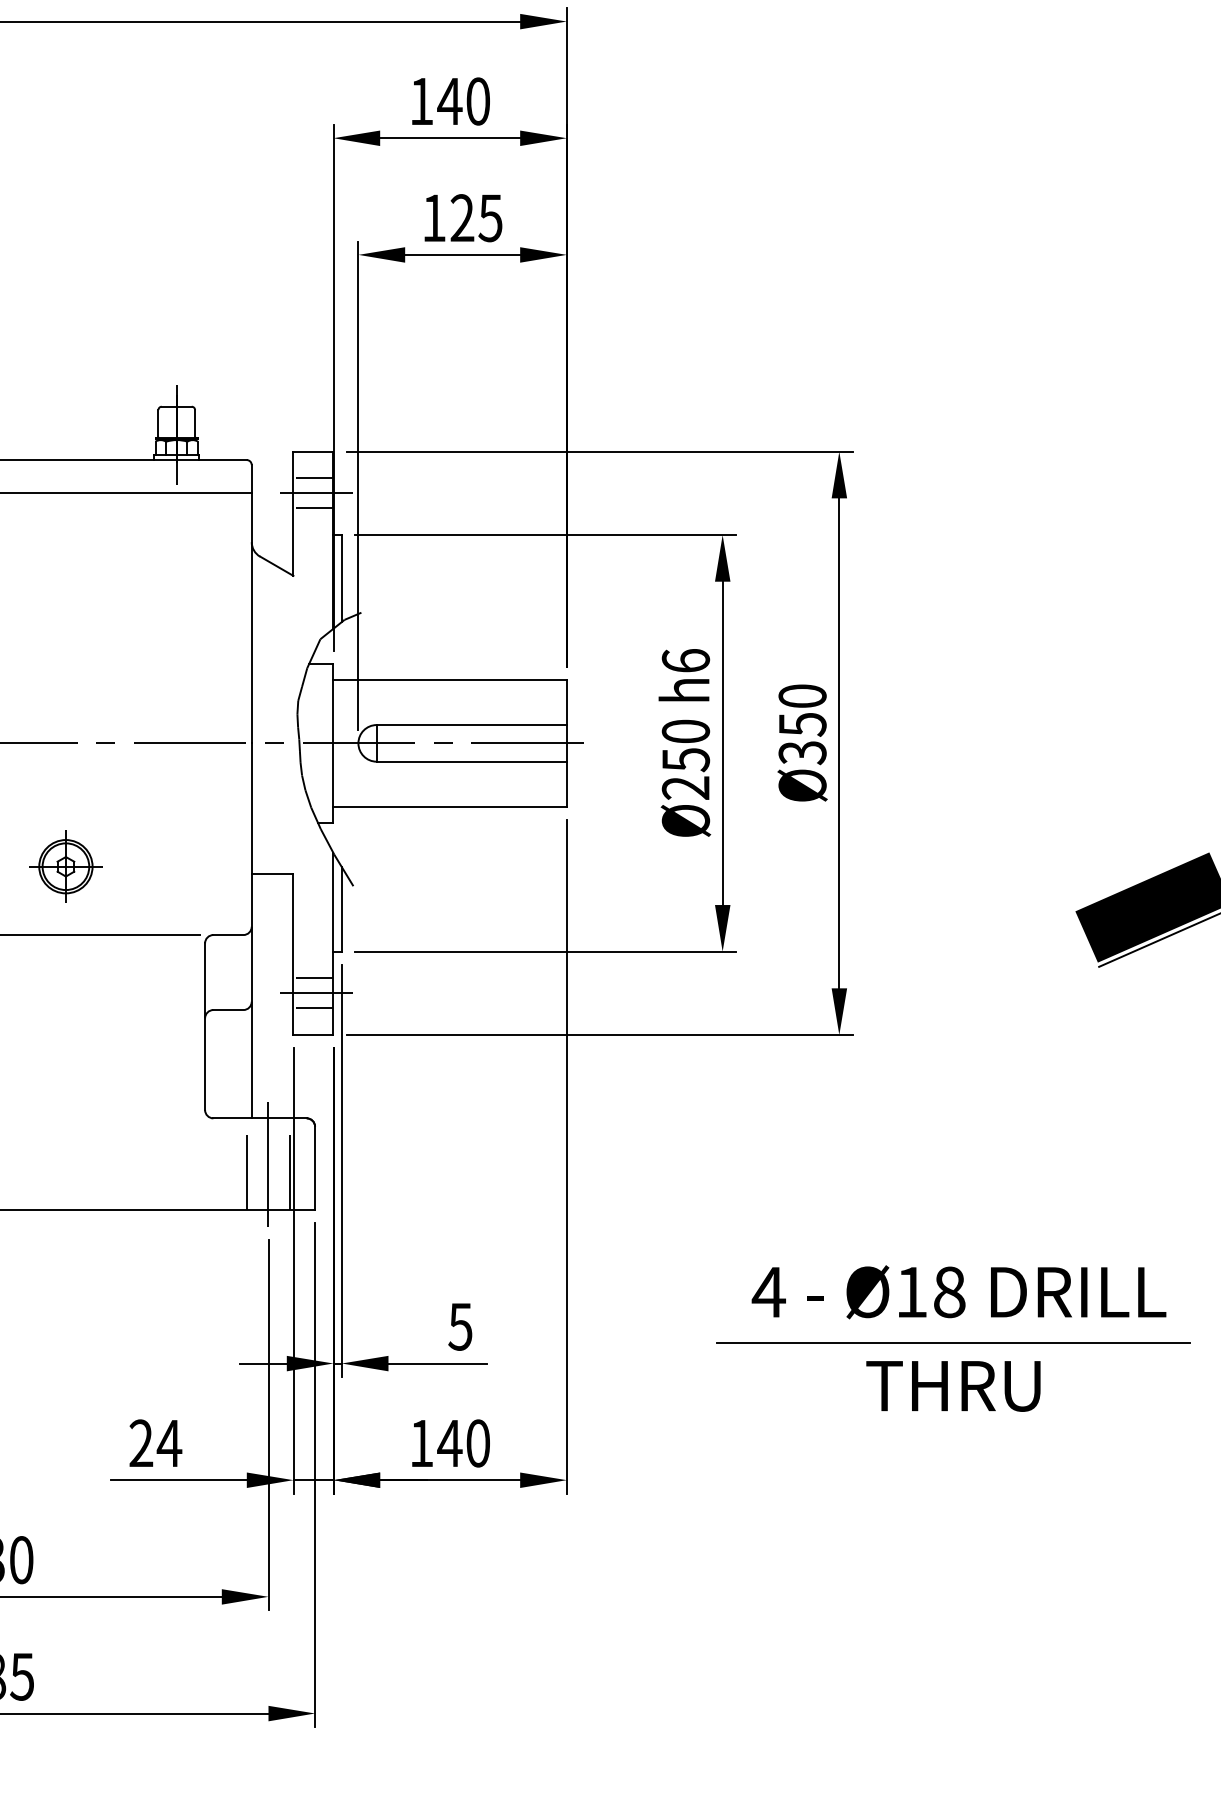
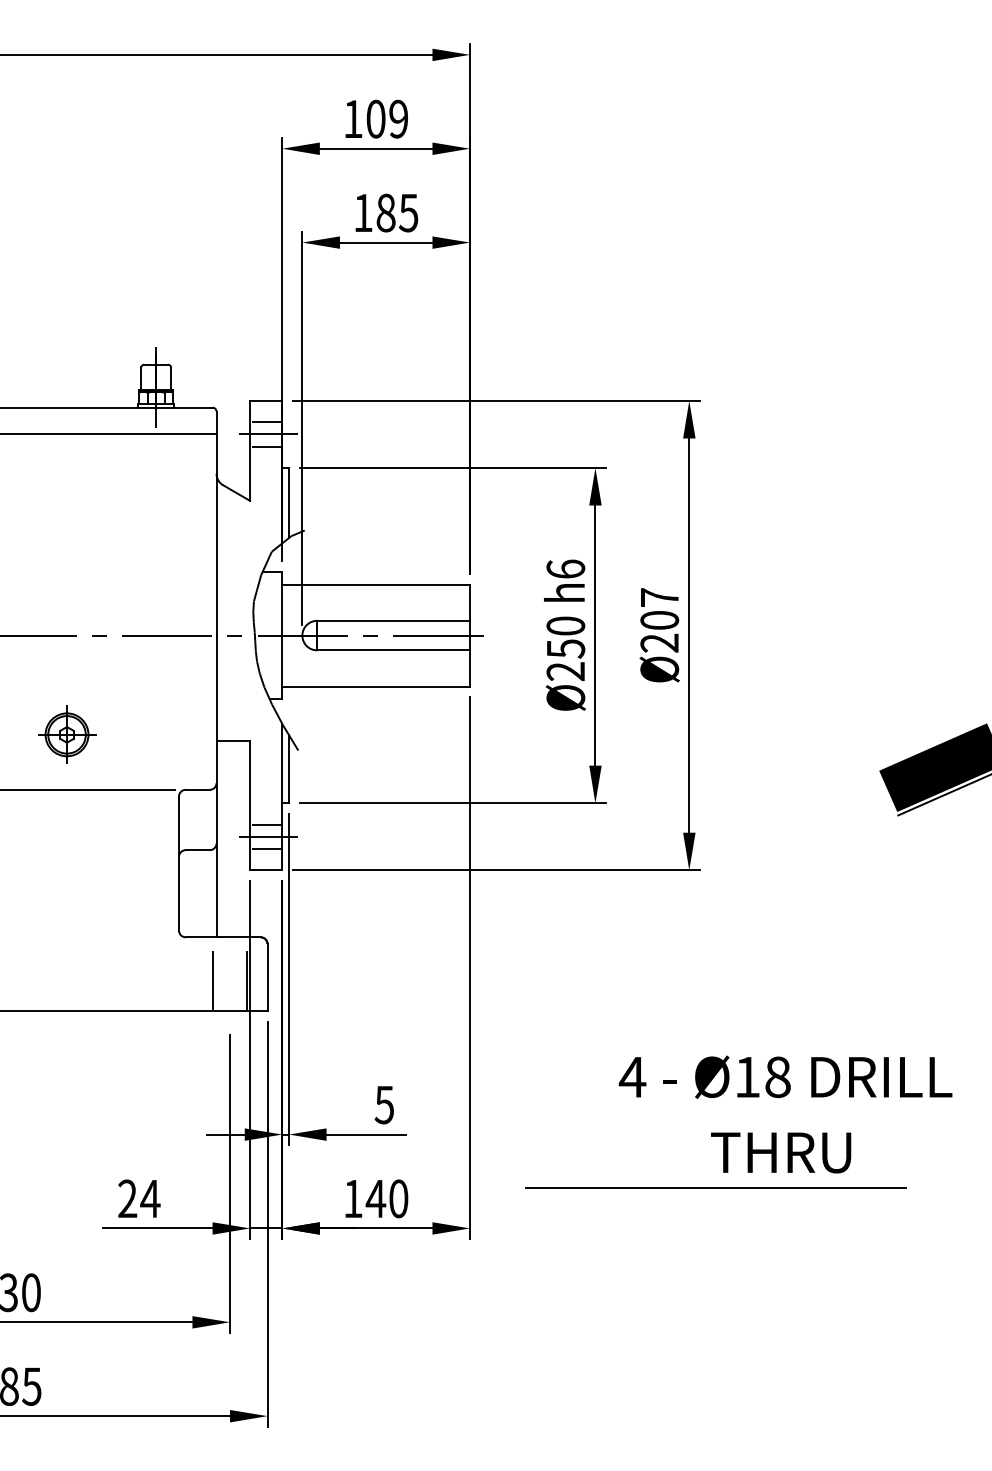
text: (462, 100) -> (386, 118), 140 -> 109
text: (461, 217) -> (385, 212), 125 -> 185
text: (802, 724) -> (659, 620), Ø350 -> Ø207
line: (267, 1163) -> (229, 973), removed
line: (952, 1342) -> (715, 1187), moved

